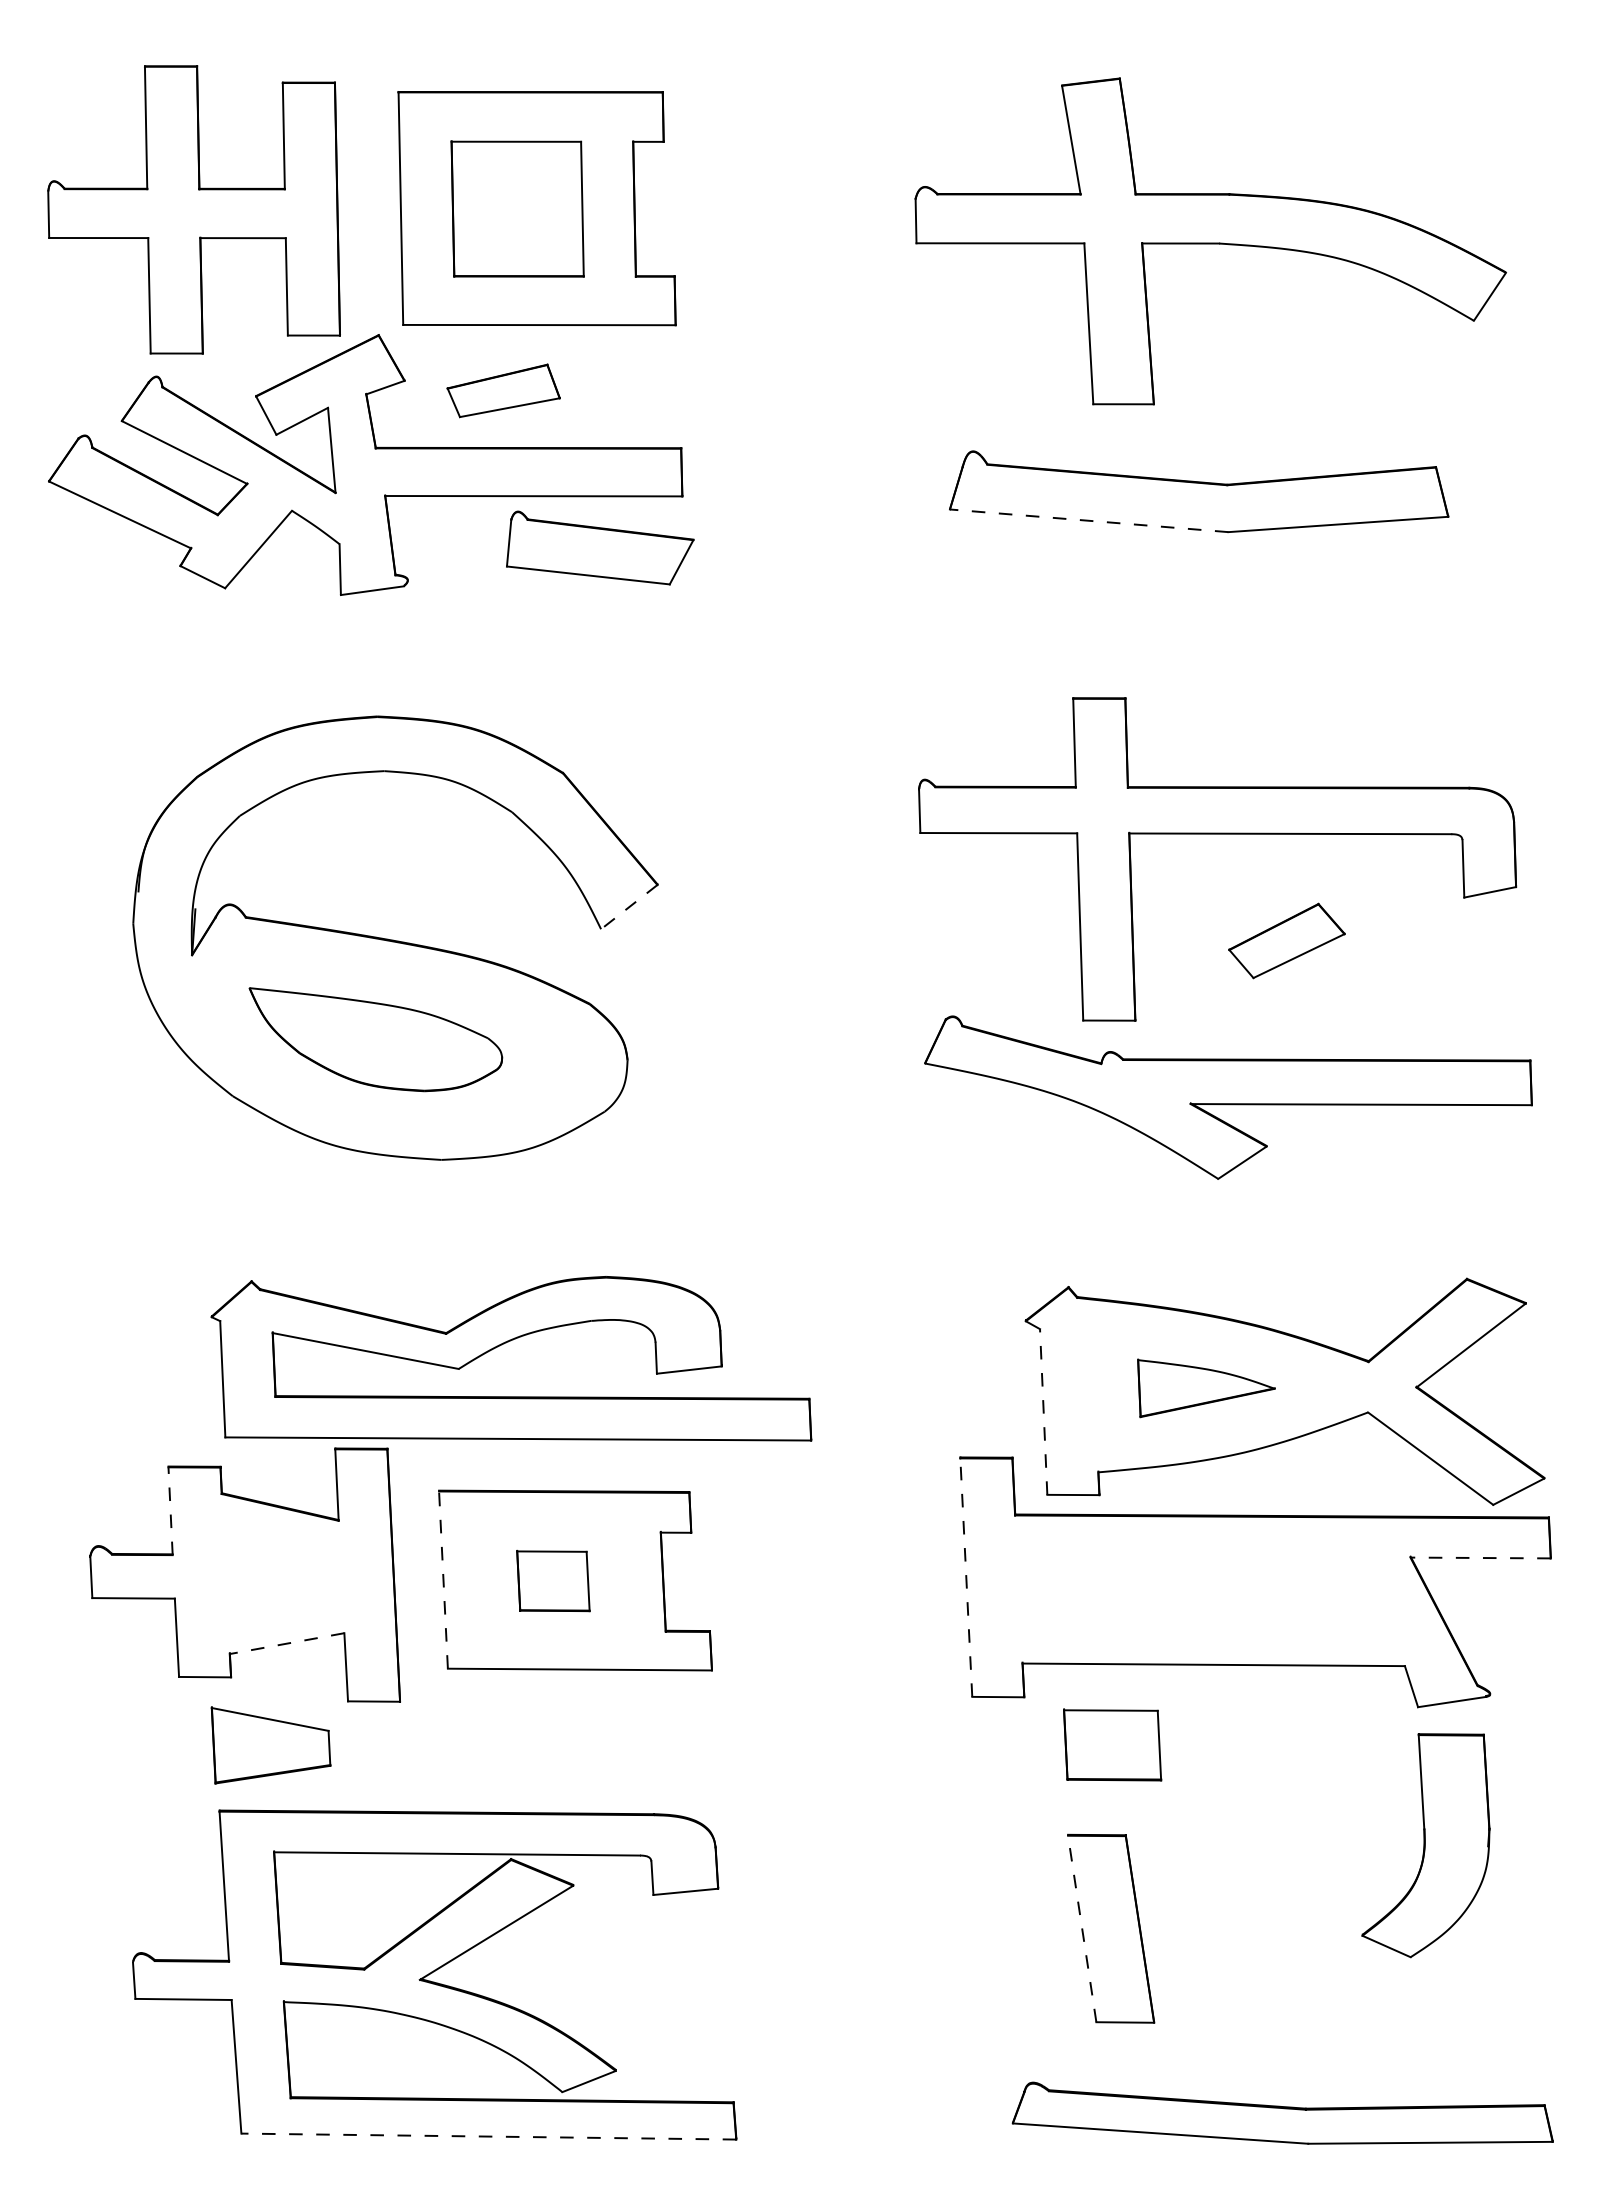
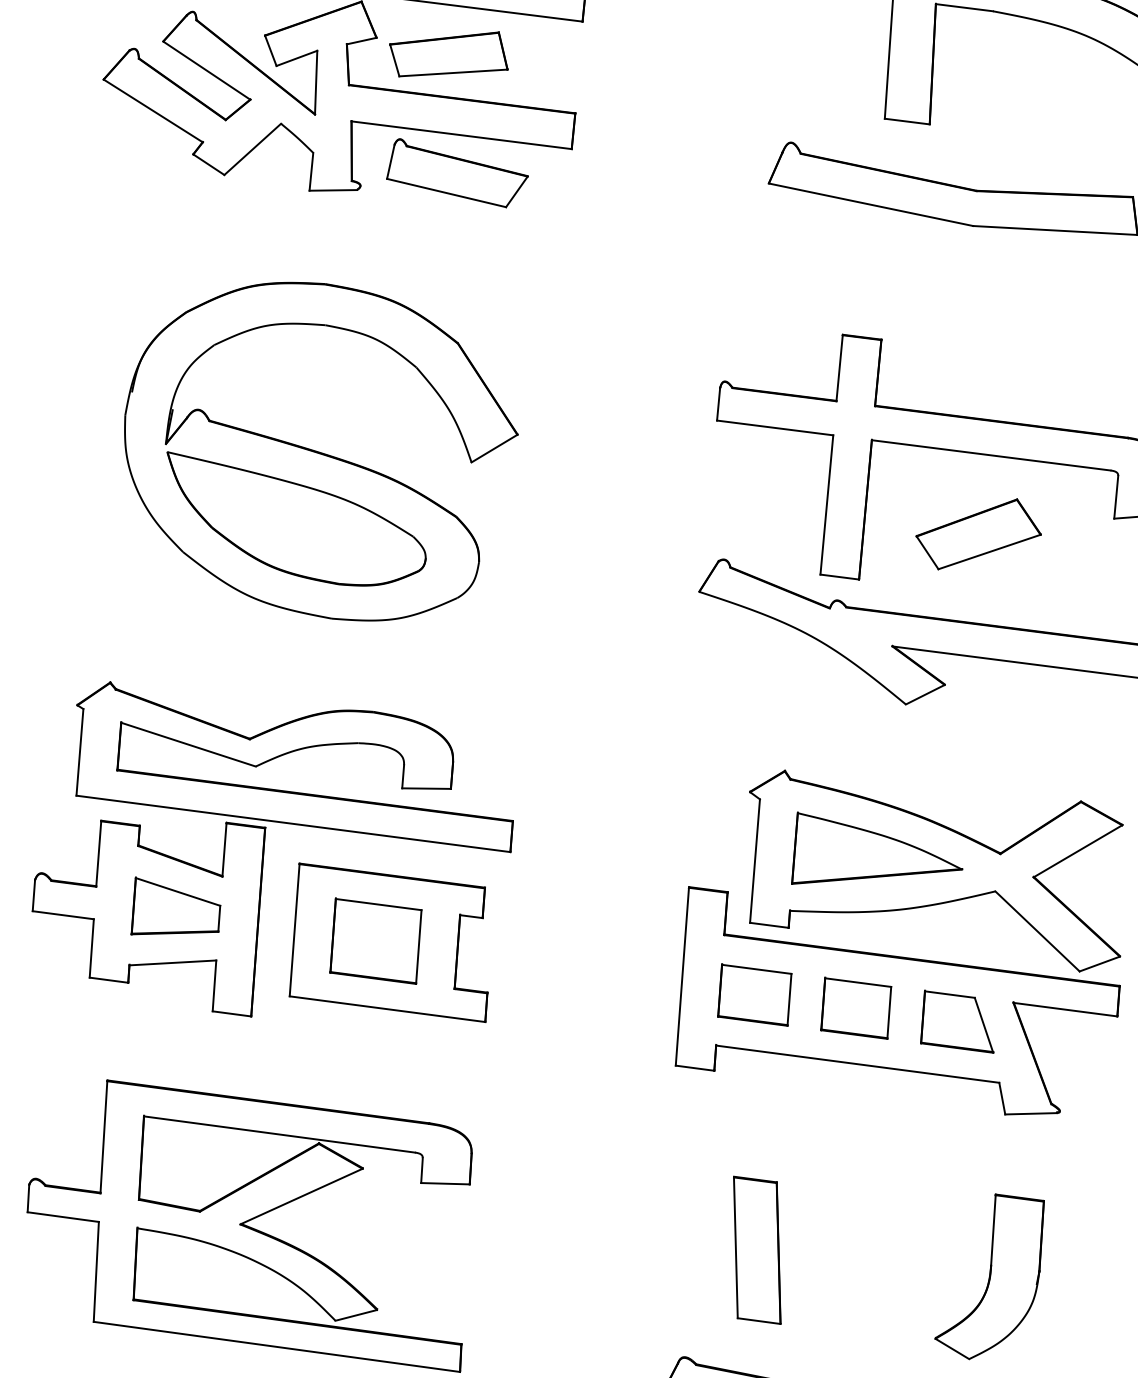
part: (503, 390) -> (448, 54), size x1.43
line: (1089, 520) -> (871, 204), dashed -> solid
part: (600, 547) -> (458, 173), moved
line: (629, 907) -> (494, 448), dashed -> solid
part: (1286, 940) -> (978, 534), size x1.43
part: (375, 1039) -> (294, 523), size x1.43
part: (504, 1344) -> (291, 752), moved
part: (1206, 1388) -> (877, 858), size x1.67
line: (1043, 1412) -> (754, 861), dashed -> solid
line: (170, 1511) -> (98, 854), dashed -> solid
line: (1480, 1557) -> (1065, 1009), dashed -> solid
line: (966, 1577) -> (682, 976), dashed -> solid
line: (443, 1580) -> (294, 930), dashed -> solid
part: (553, 1580) -> (376, 940), size x1.67
part: (1202, 1590) -> (856, 1008), added
part: (1341, 1591) -> (959, 1021), added
line: (286, 1643) -> (172, 962), dashed -> solid
part: (1112, 1744) -> (754, 994), moved
part: (270, 1745) -> (175, 911), moved
part: (1425, 1845) -> (990, 1277), moved
line: (1082, 1928) -> (736, 1247), dashed -> solid
line: (488, 2136) -> (276, 1346), dashed -> solid

